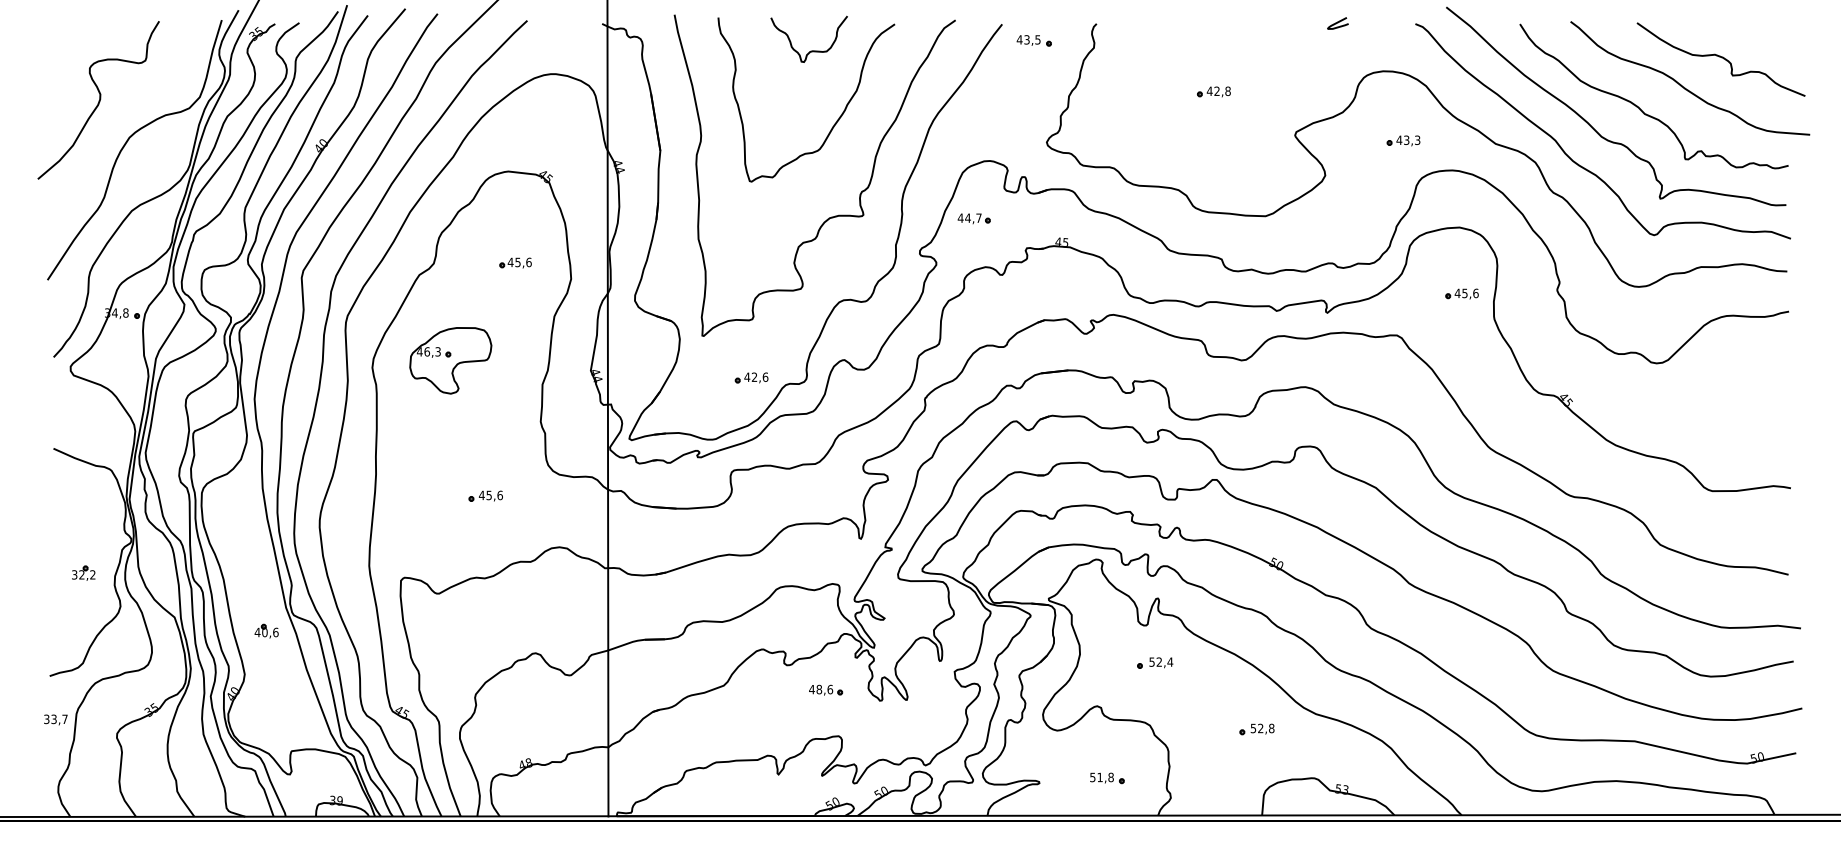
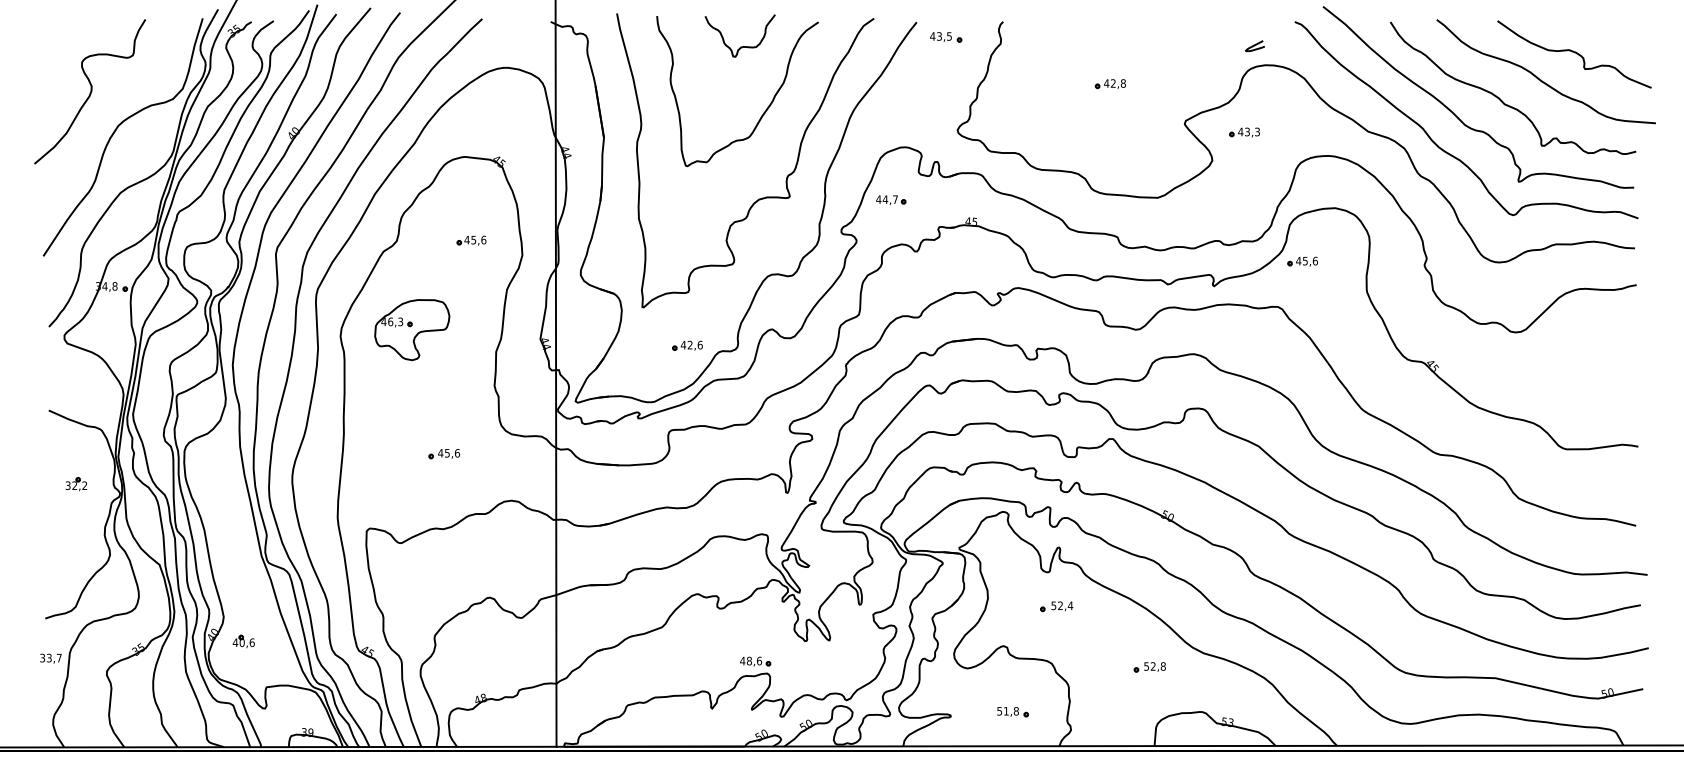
curve: (1337, 23) -> (1254, 46), moved
part: (1403, 140) -> (1244, 132), moved
part: (1461, 293) -> (1302, 261), moved
part: (83, 572) -> (76, 483), moved
part: (266, 630) -> (243, 640), moved
part: (826, 689) -> (755, 661), moved

